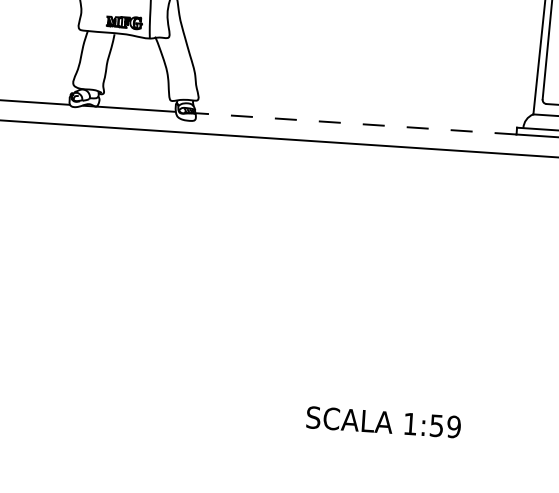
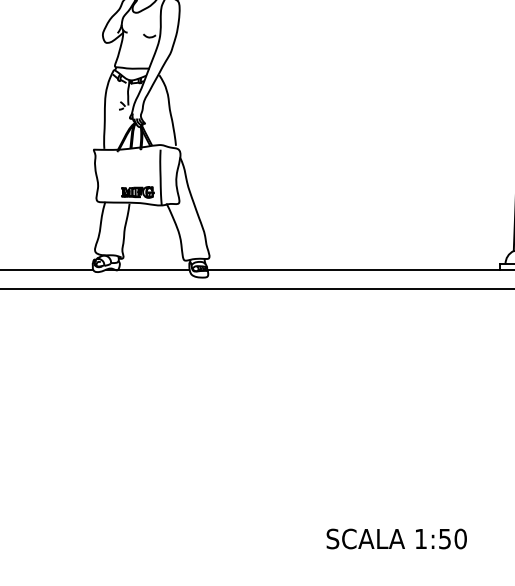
line: (355, 124) -> (353, 270), dashed -> solid
text: (453, 427) -> (460, 539), 1:59 -> 1:50

